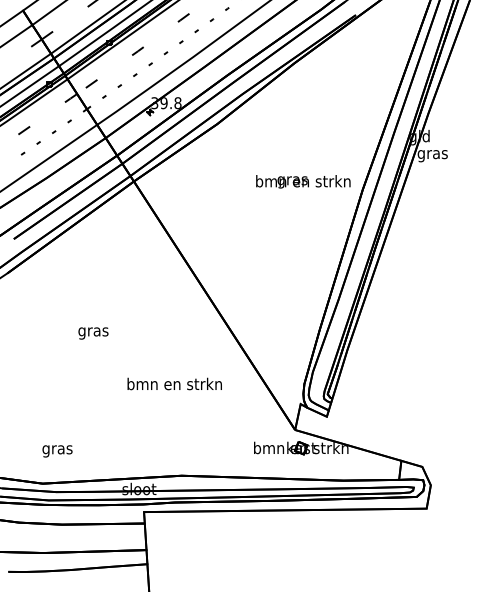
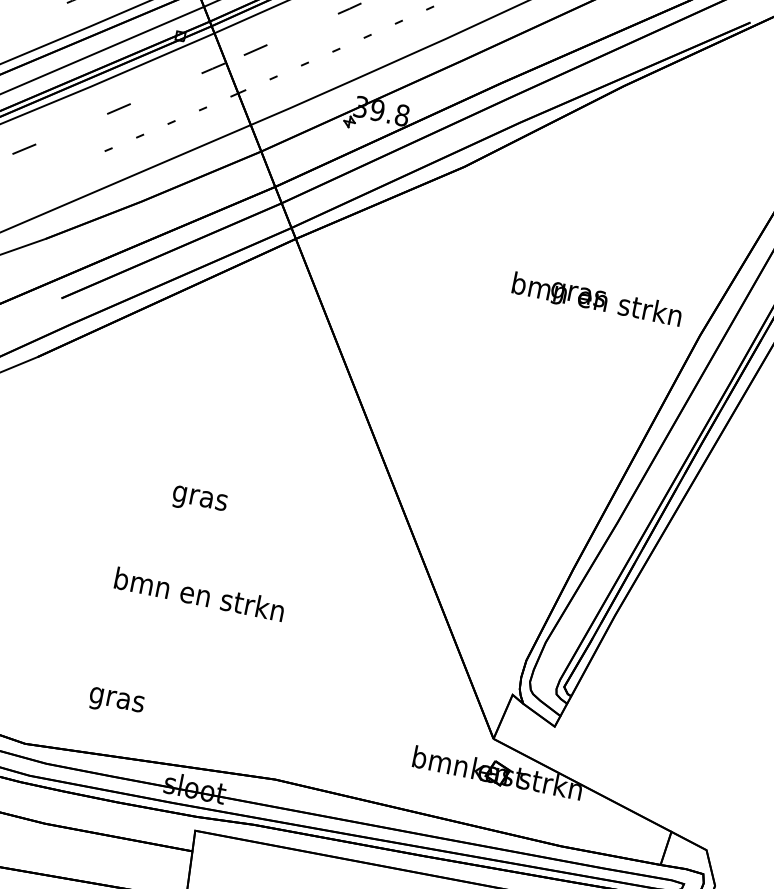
text: (93, 333) -> (199, 500), moved
text: (174, 383) -> (199, 593), moved
text: (57, 451) -> (116, 702), moved

